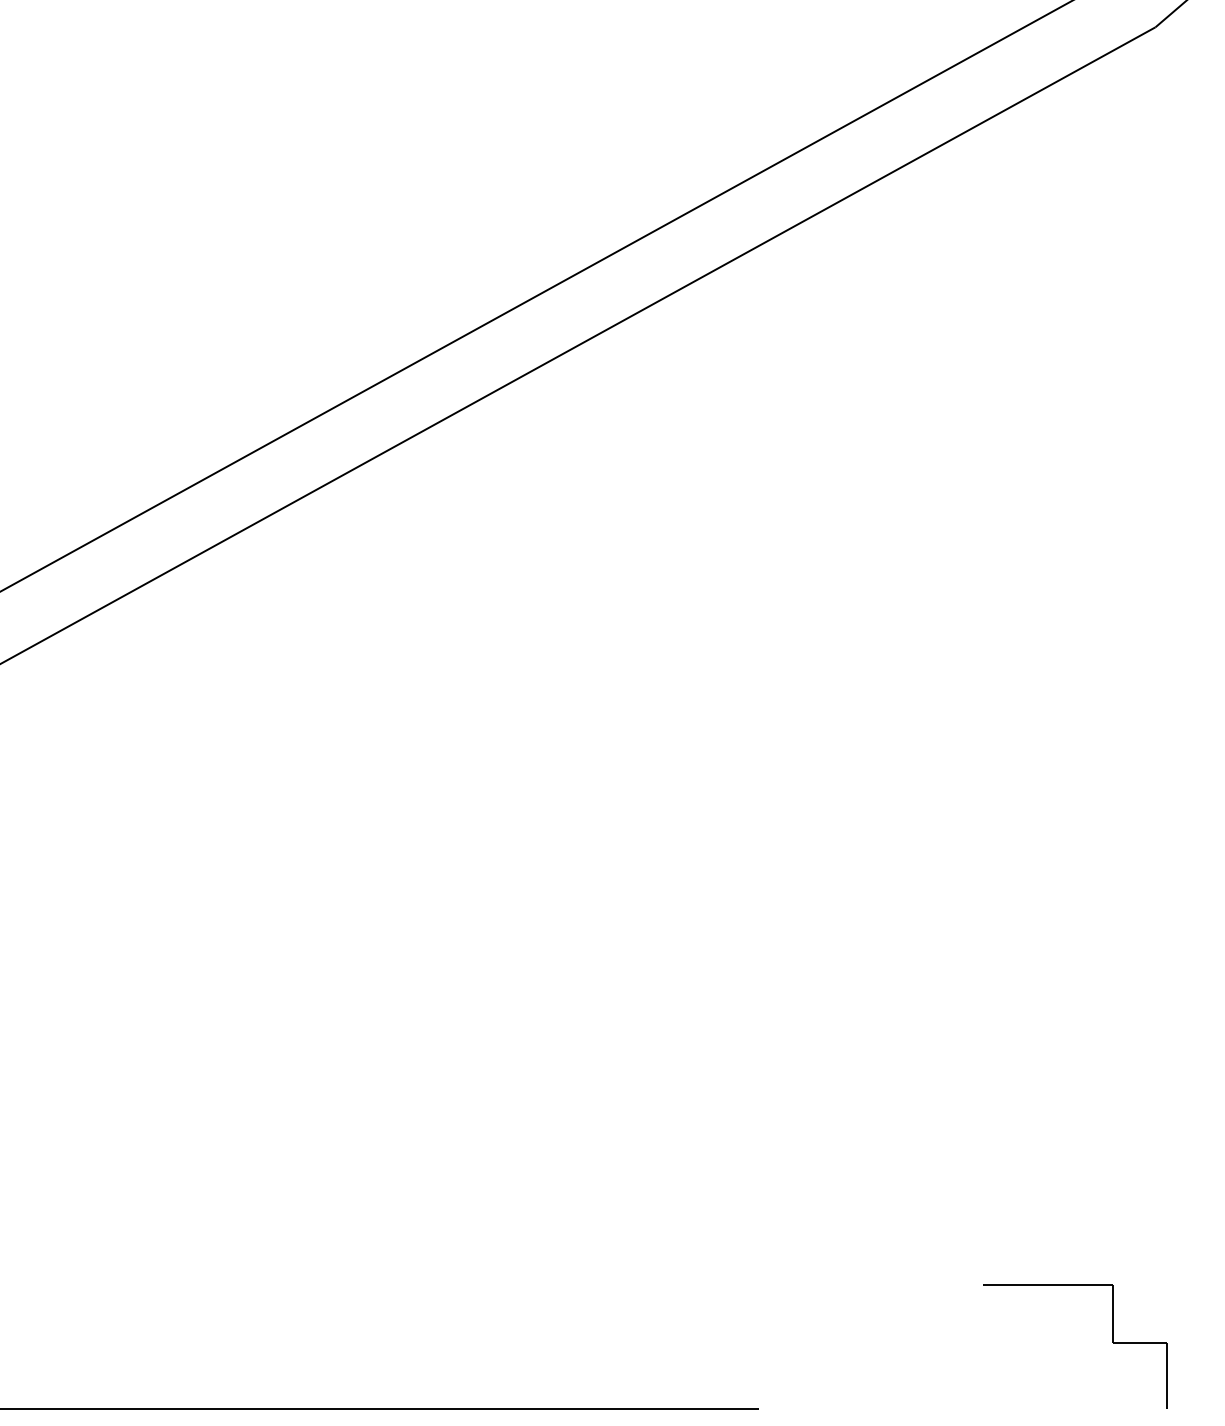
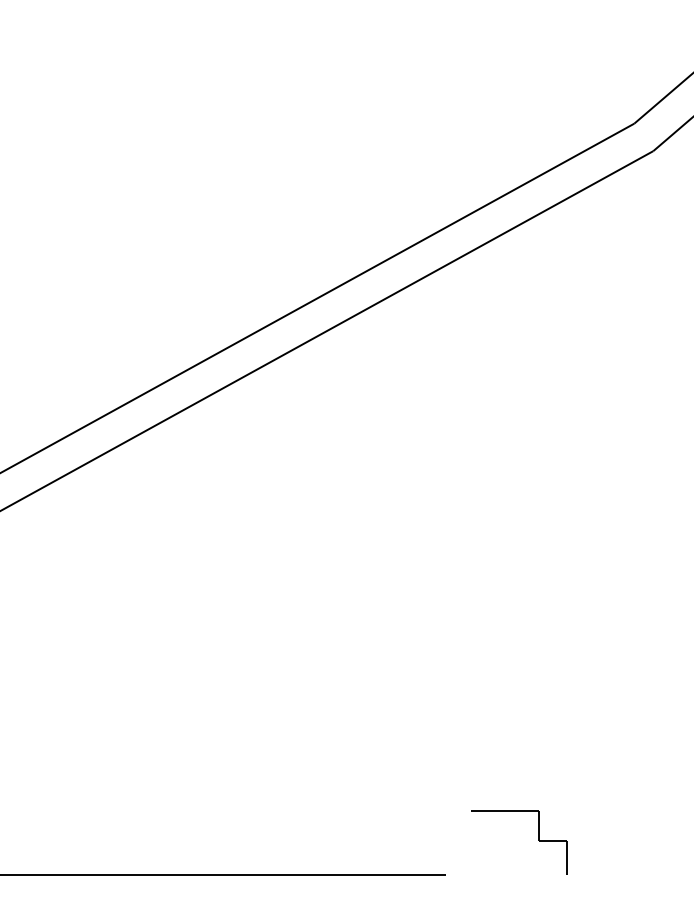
part: (1111, 1341) -> (538, 840), moved

